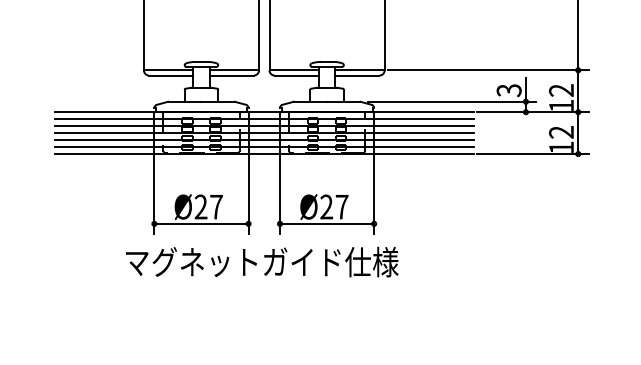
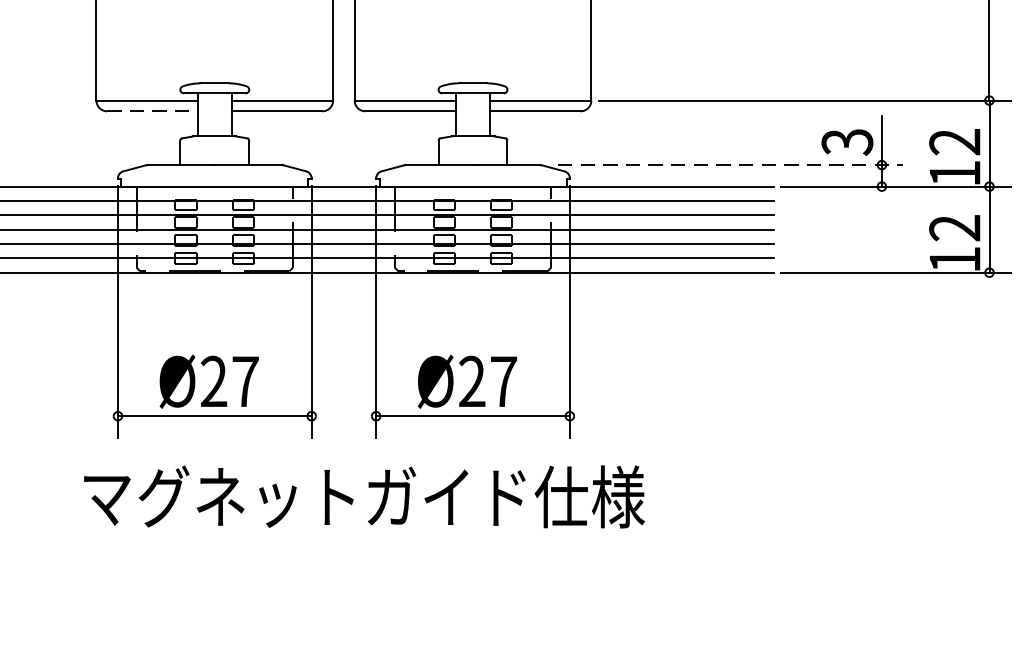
line: (171, 75) -> (153, 111), solid -> dashed
line: (452, 101) -> (730, 164), solid -> dashed
text: (262, 261) -> (364, 495), moved

